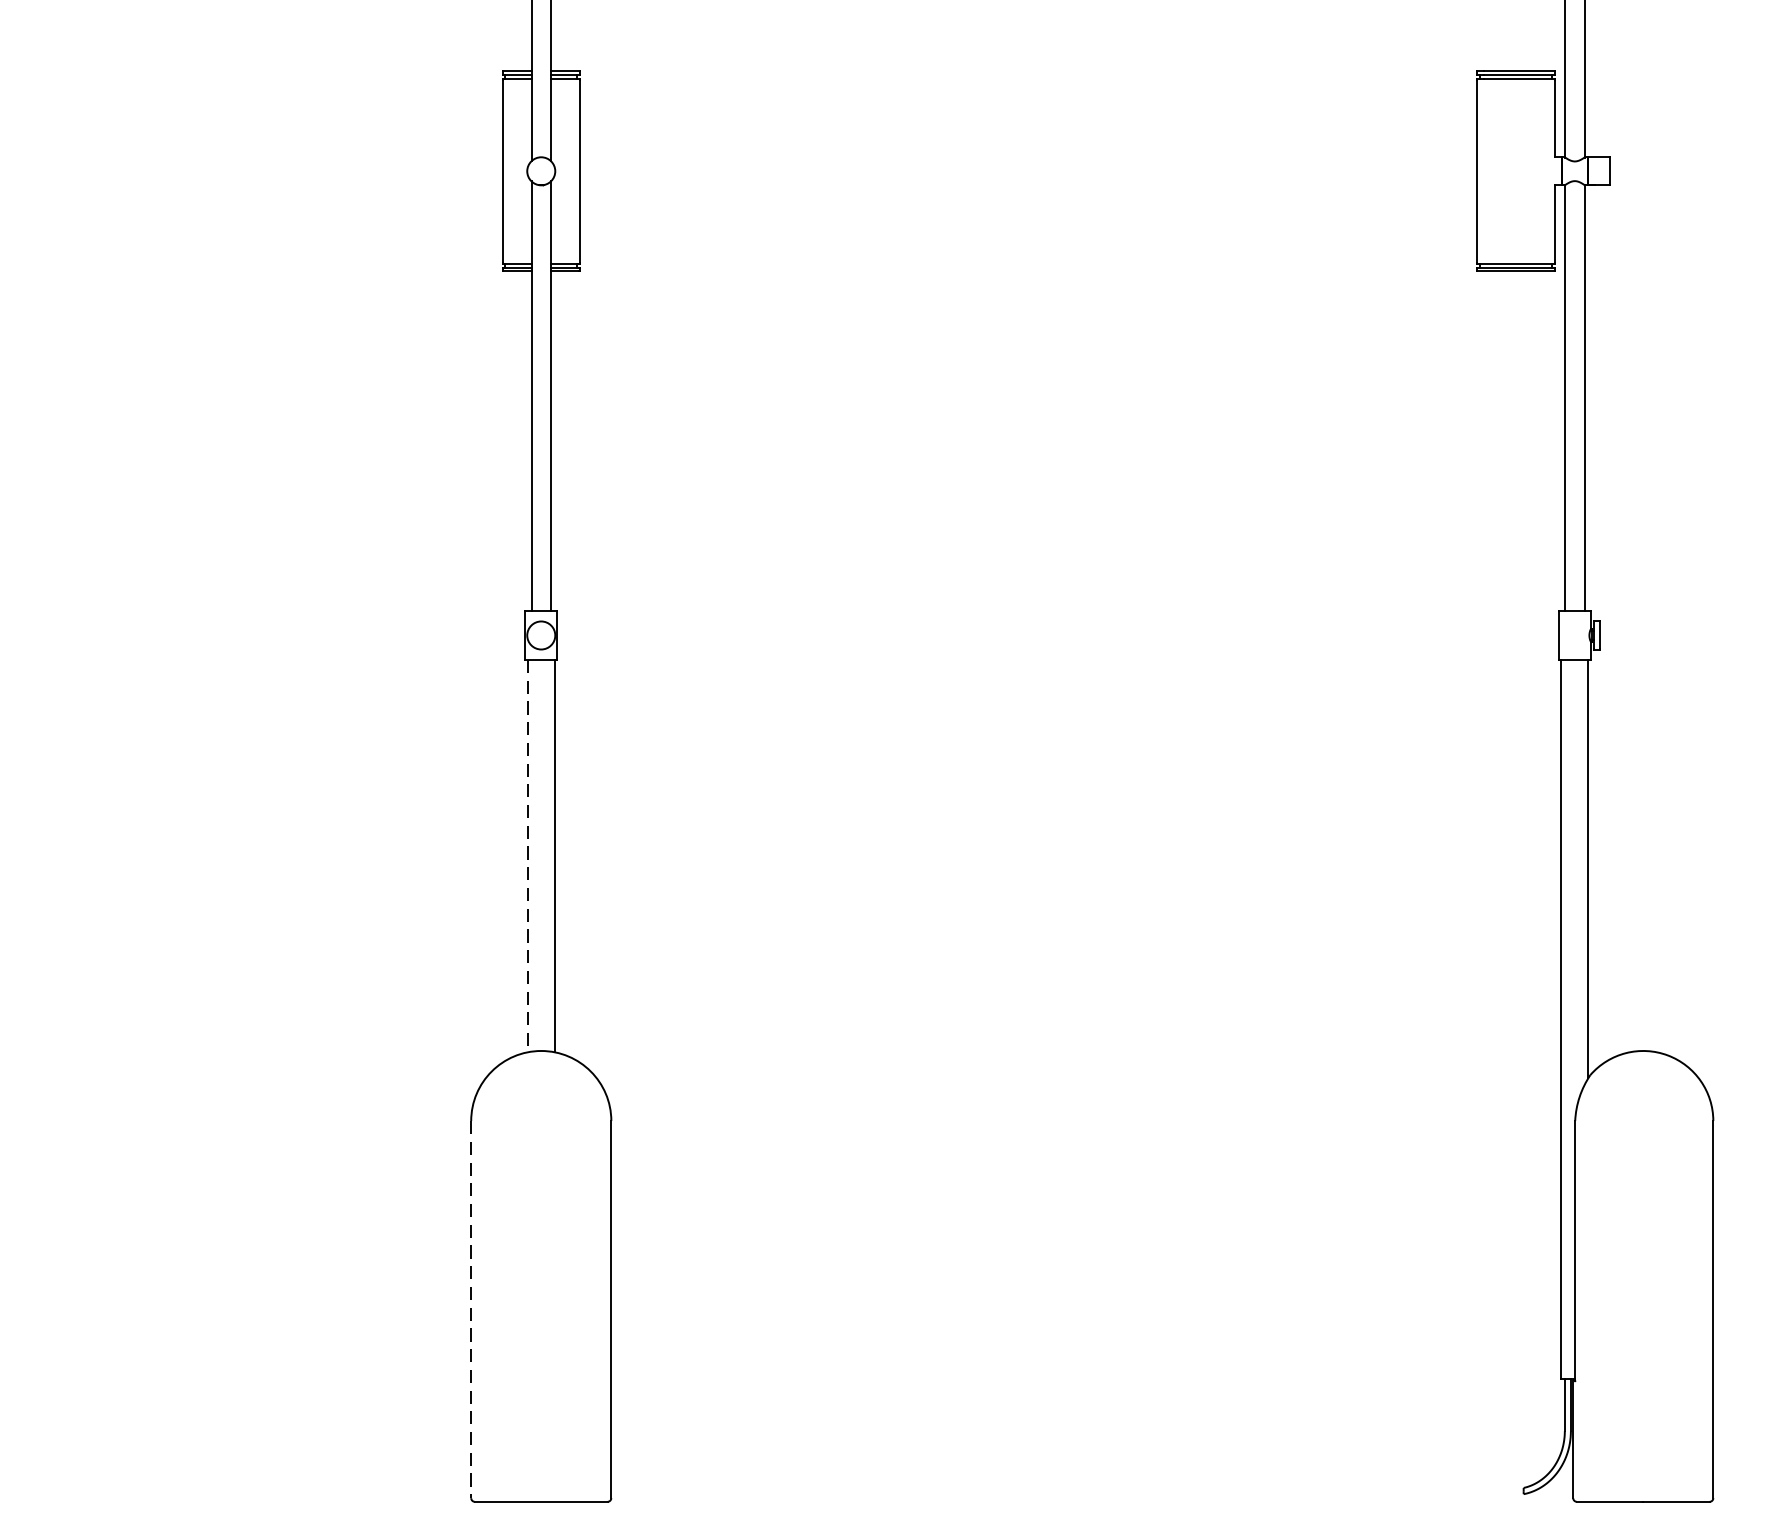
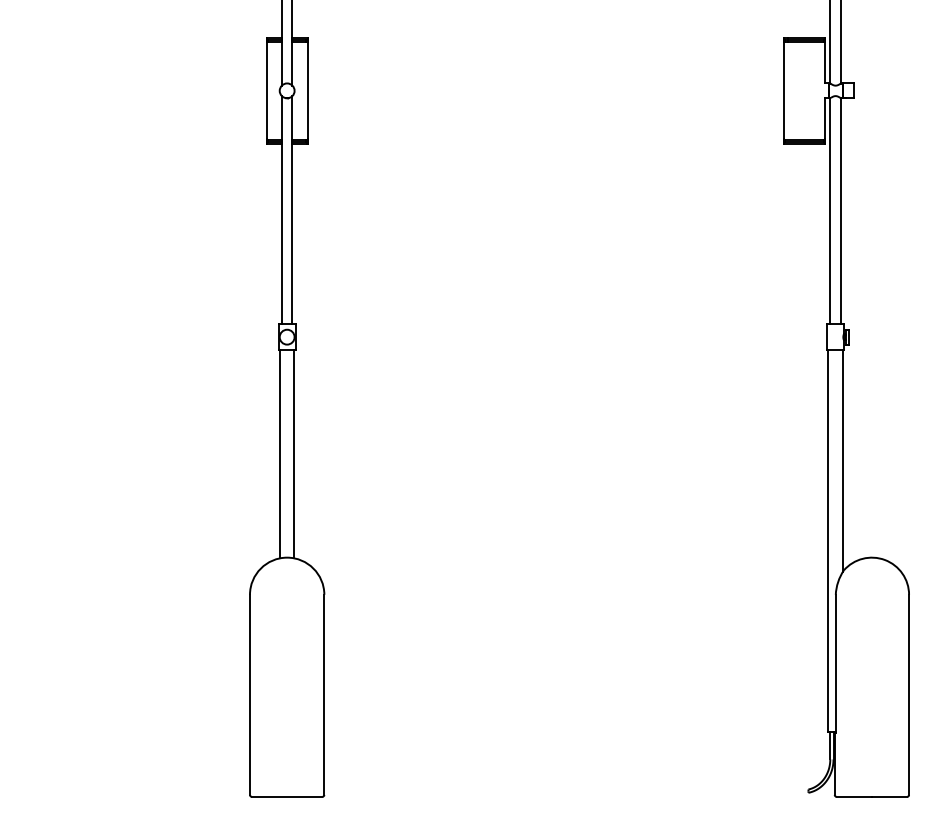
line: (528, 856) -> (280, 454), dashed -> solid
line: (470, 1310) -> (249, 695), dashed -> solid

